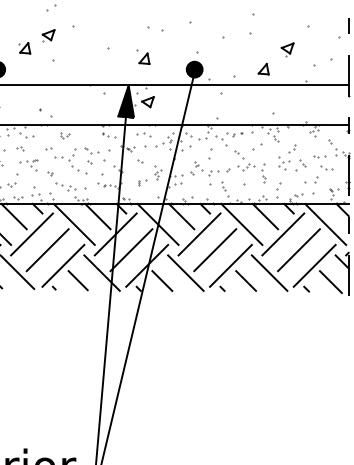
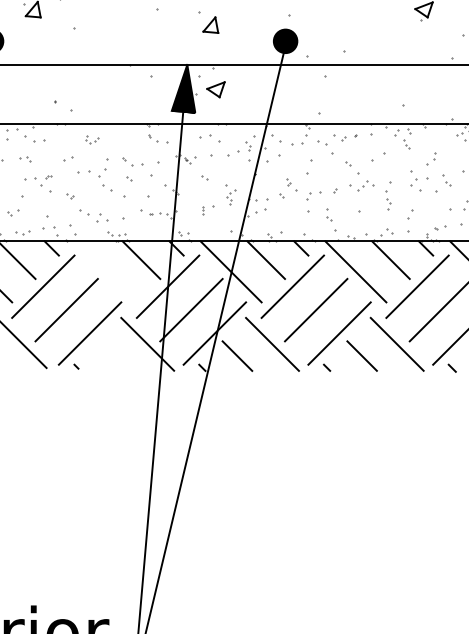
part: (263, 69) -> (388, 41), removed
line: (73, 223) -> (105, 270), removed
line: (77, 280) -> (111, 355), removed

